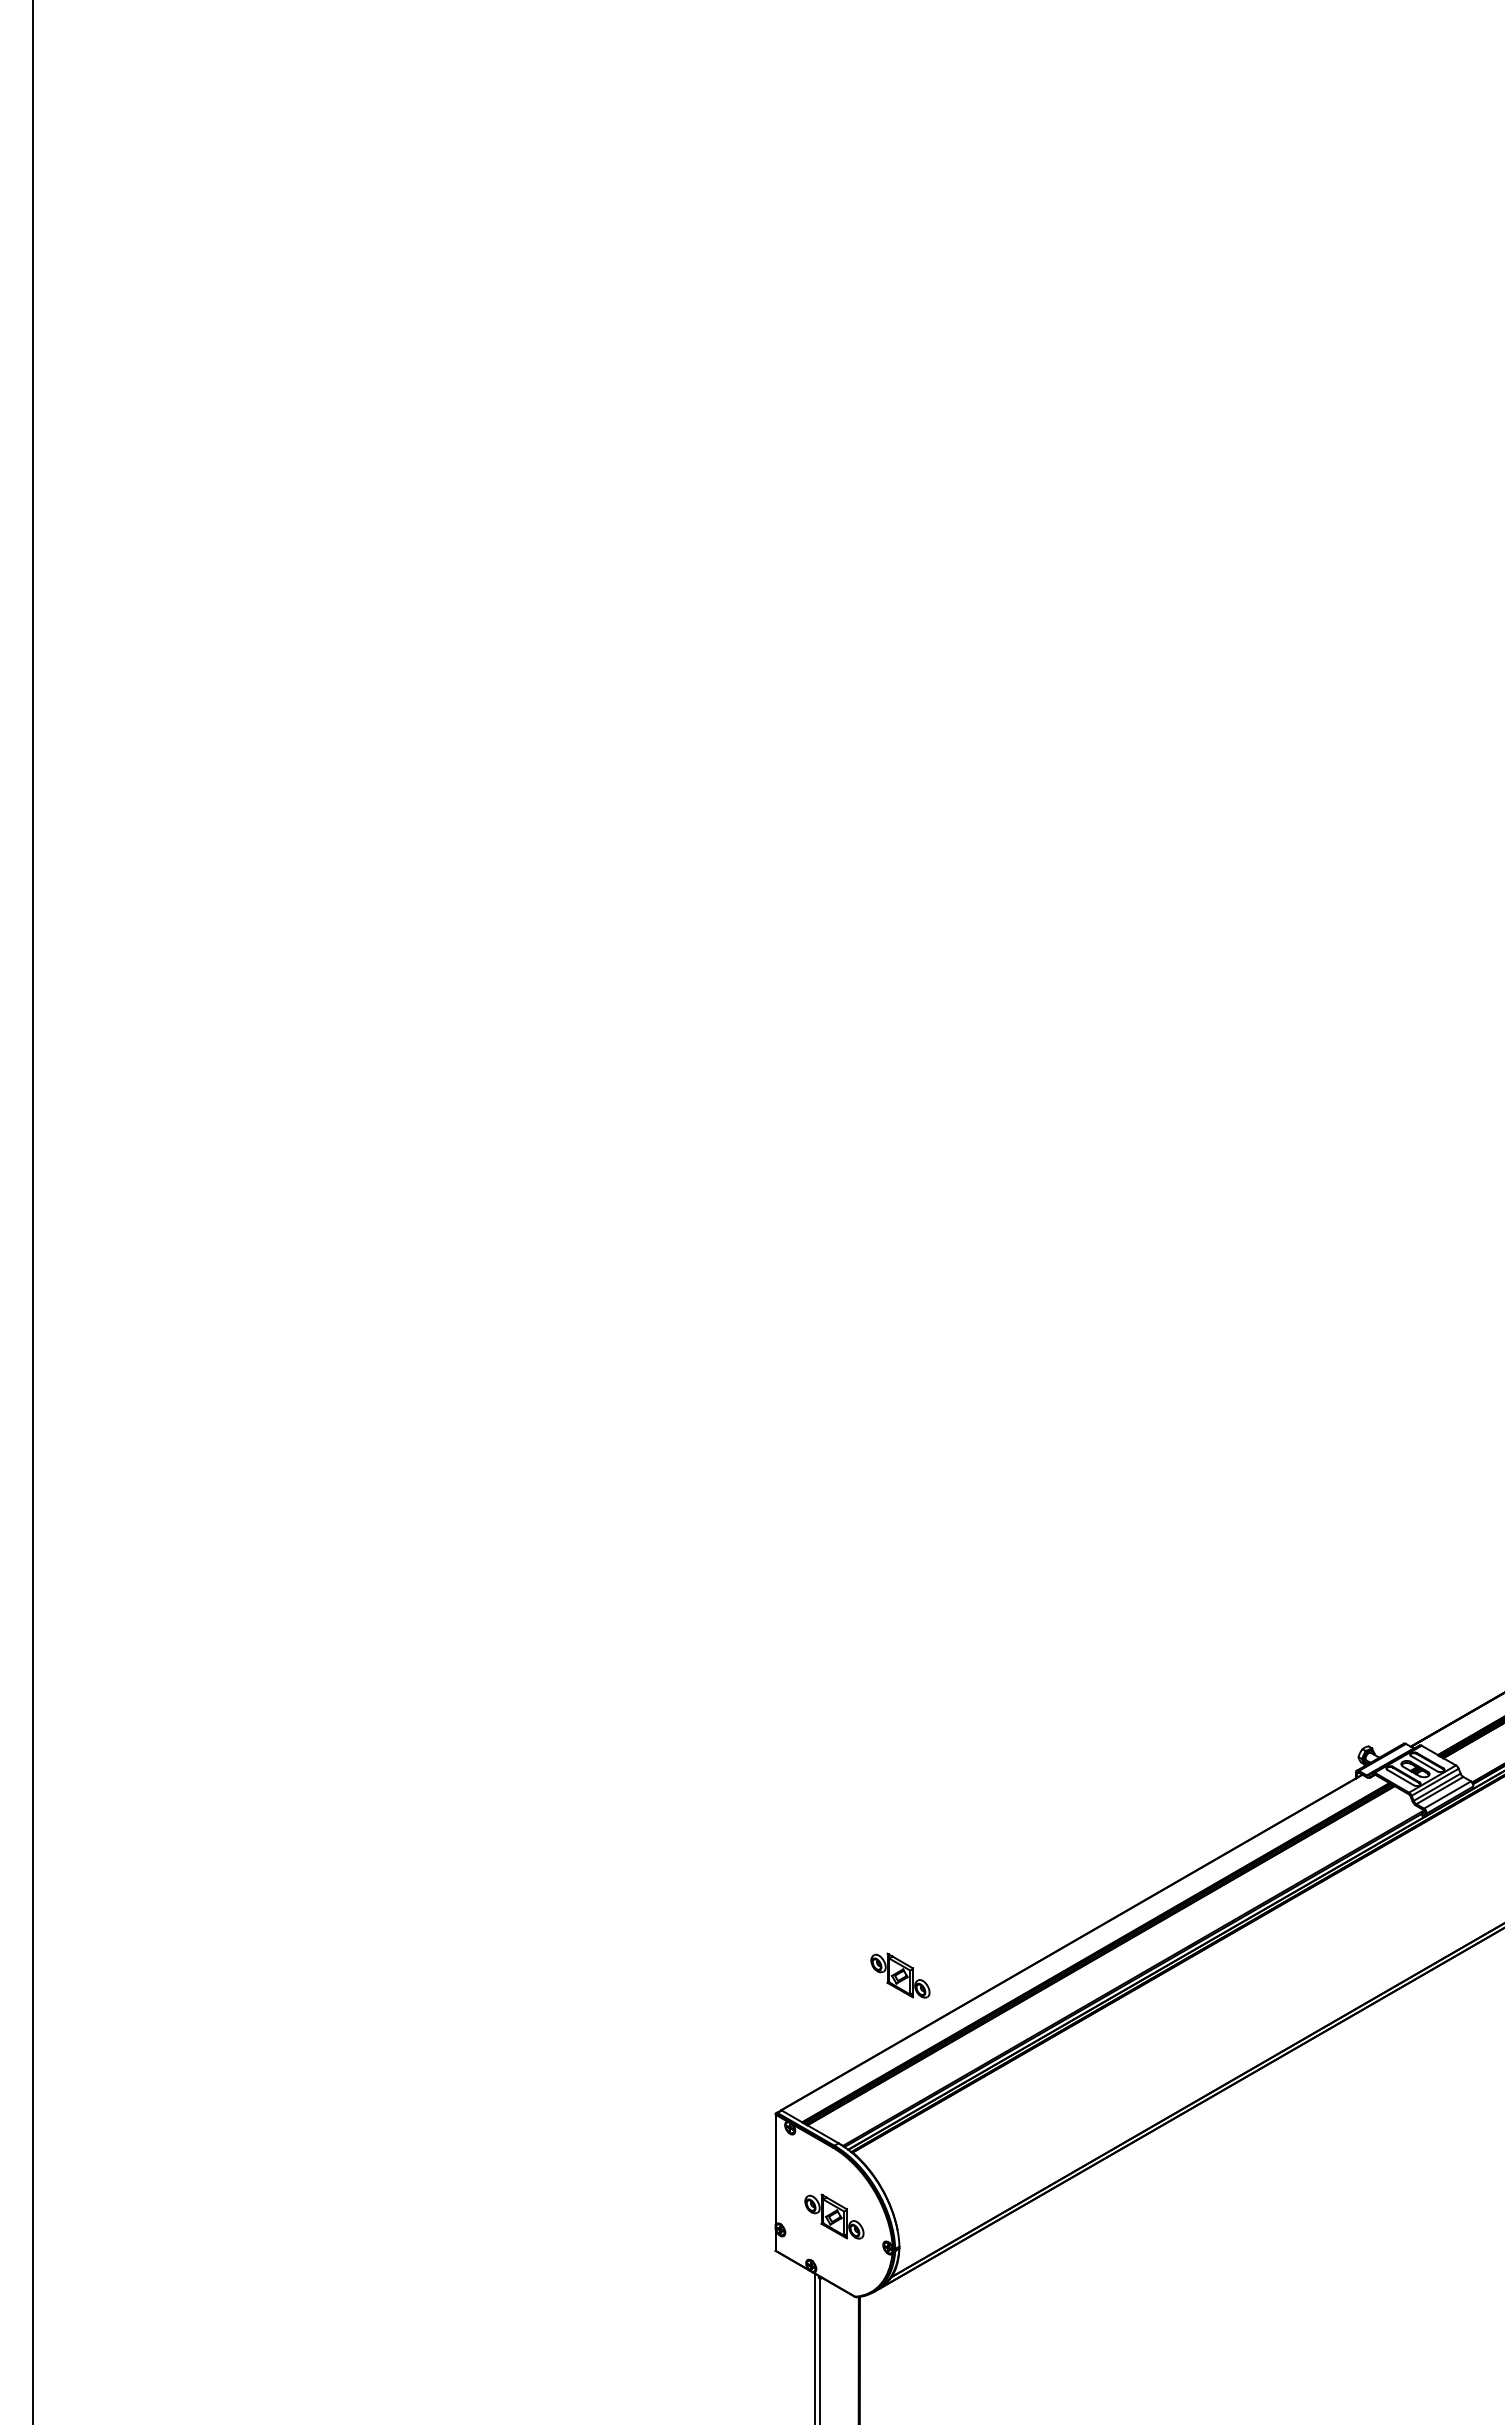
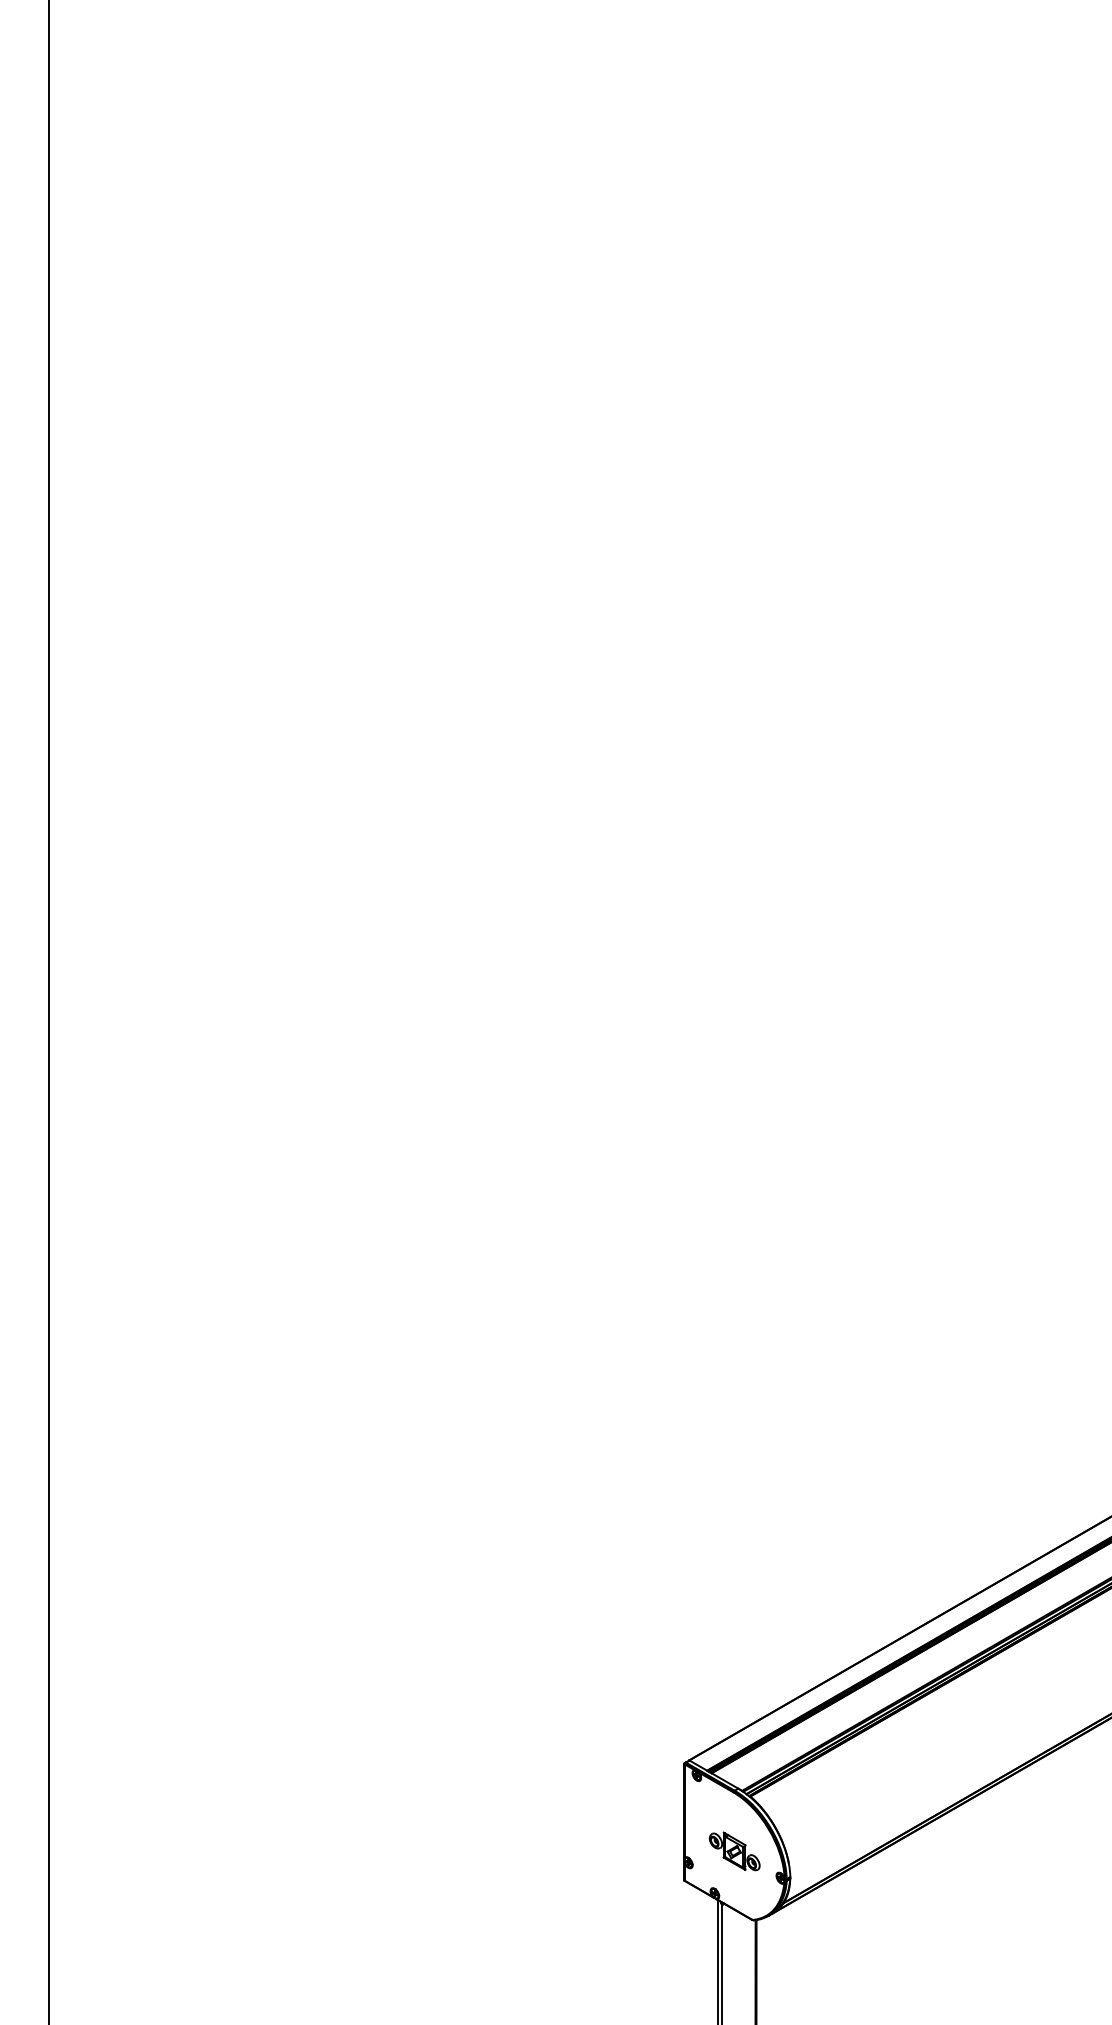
part: (900, 1975) -> (791, 1645), removed

